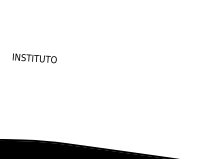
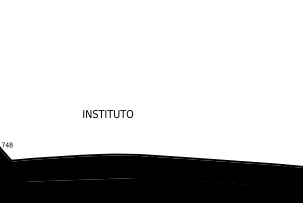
text: (35, 57) -> (108, 113), moved

